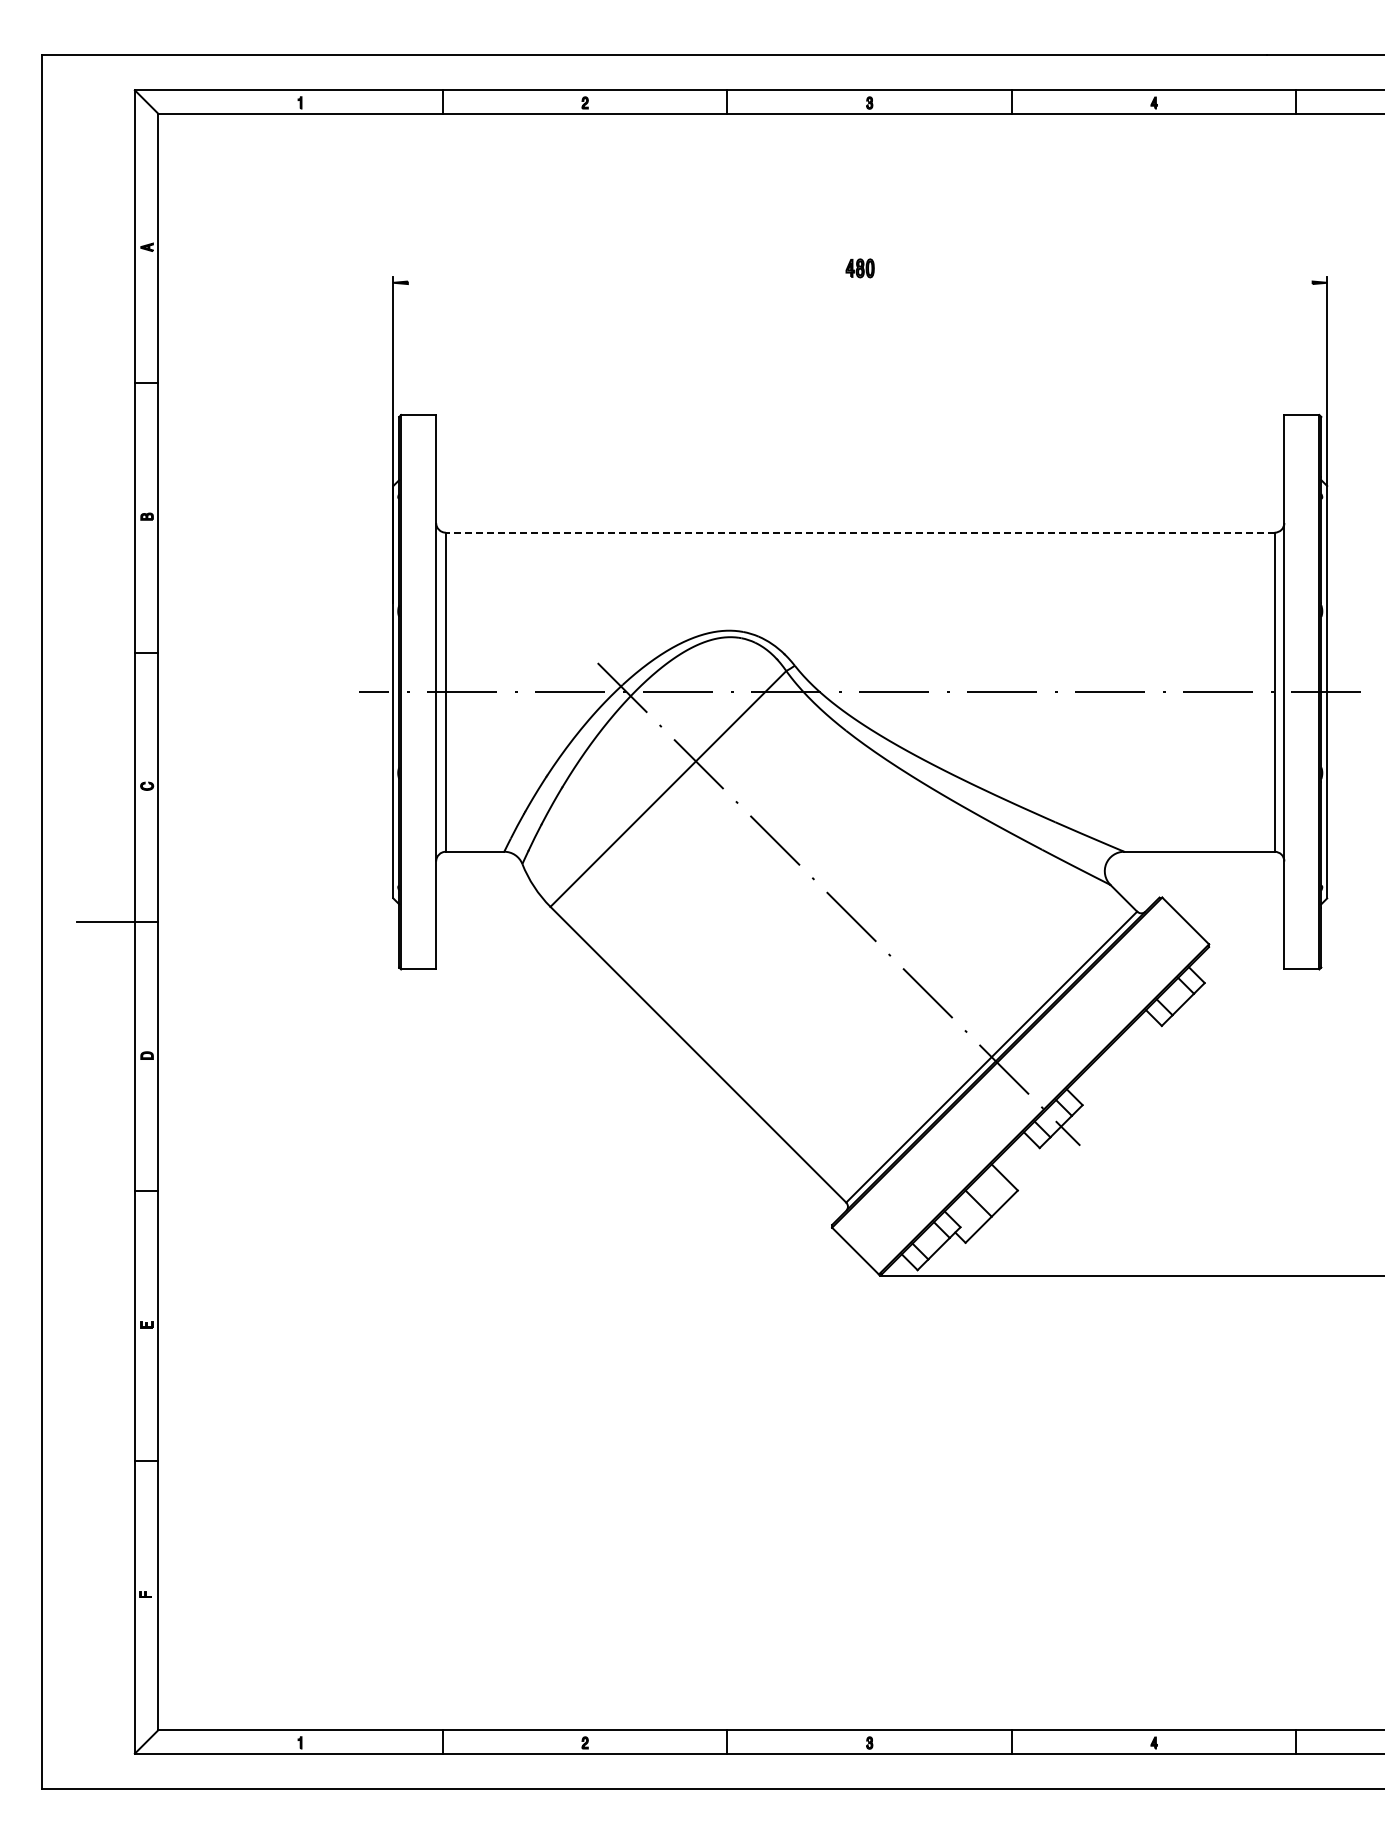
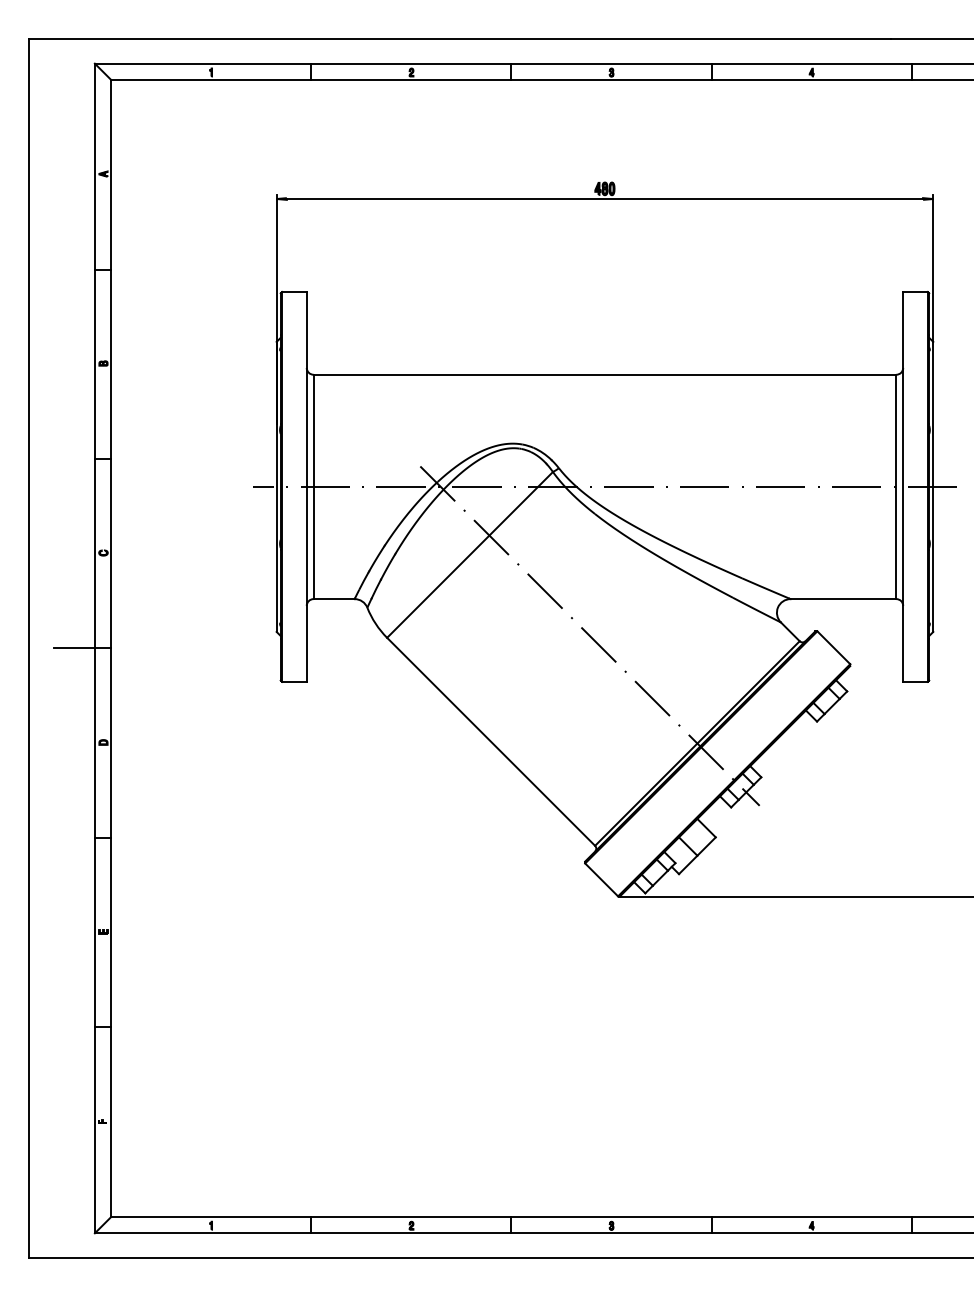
line: (859, 282) -> (604, 198), added
line: (859, 532) -> (604, 374), dashed -> solid

